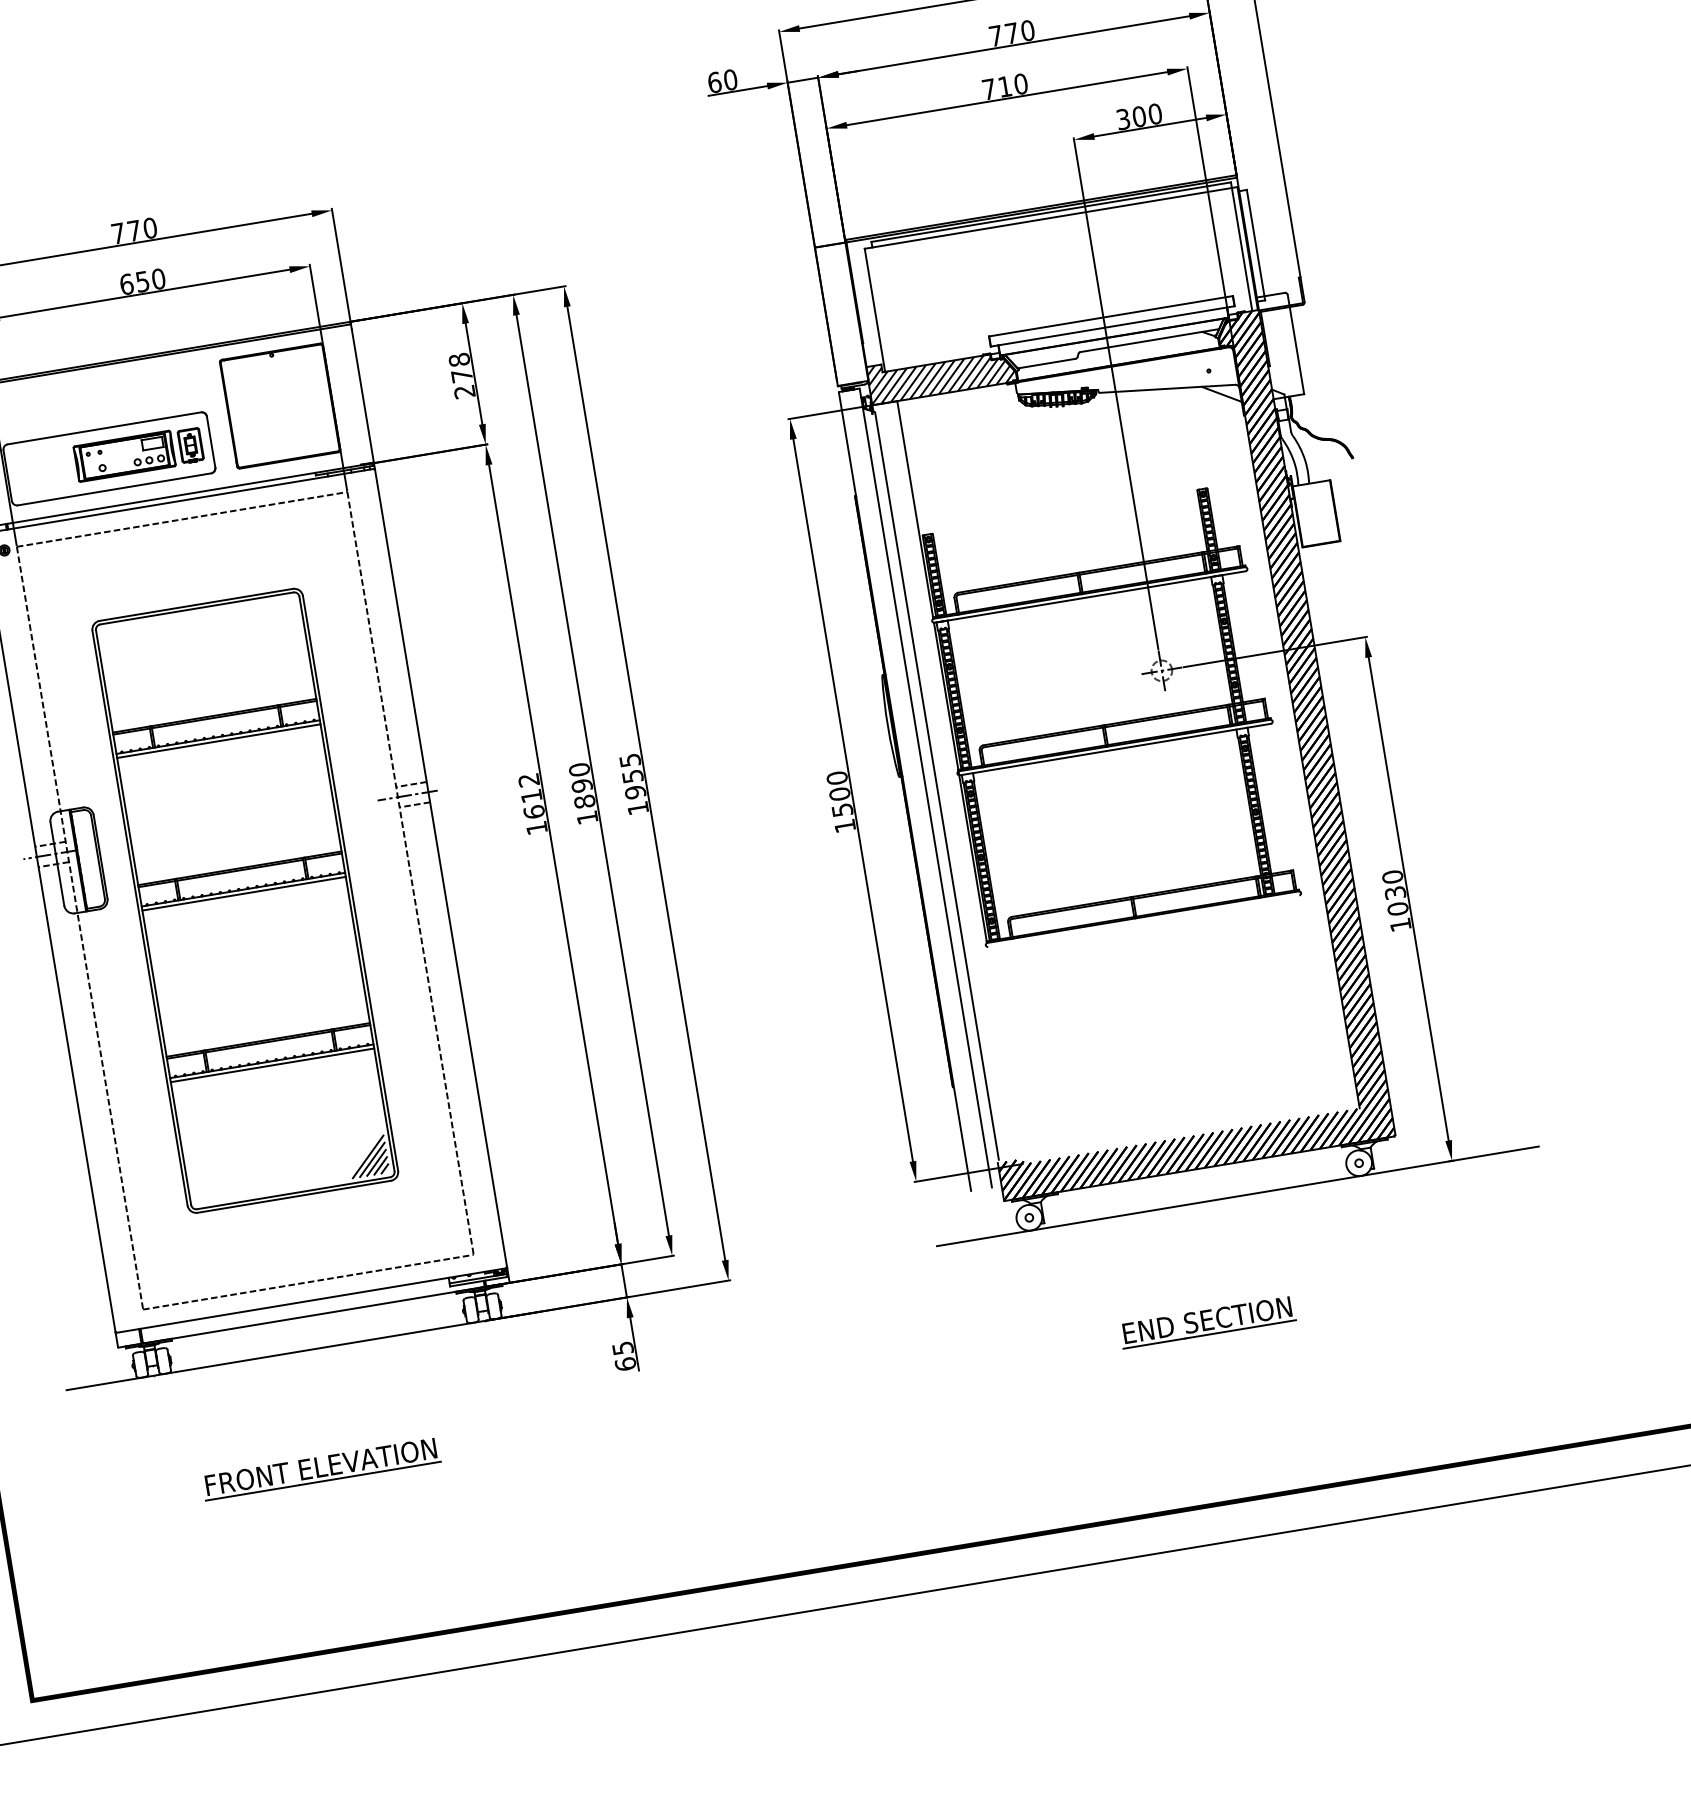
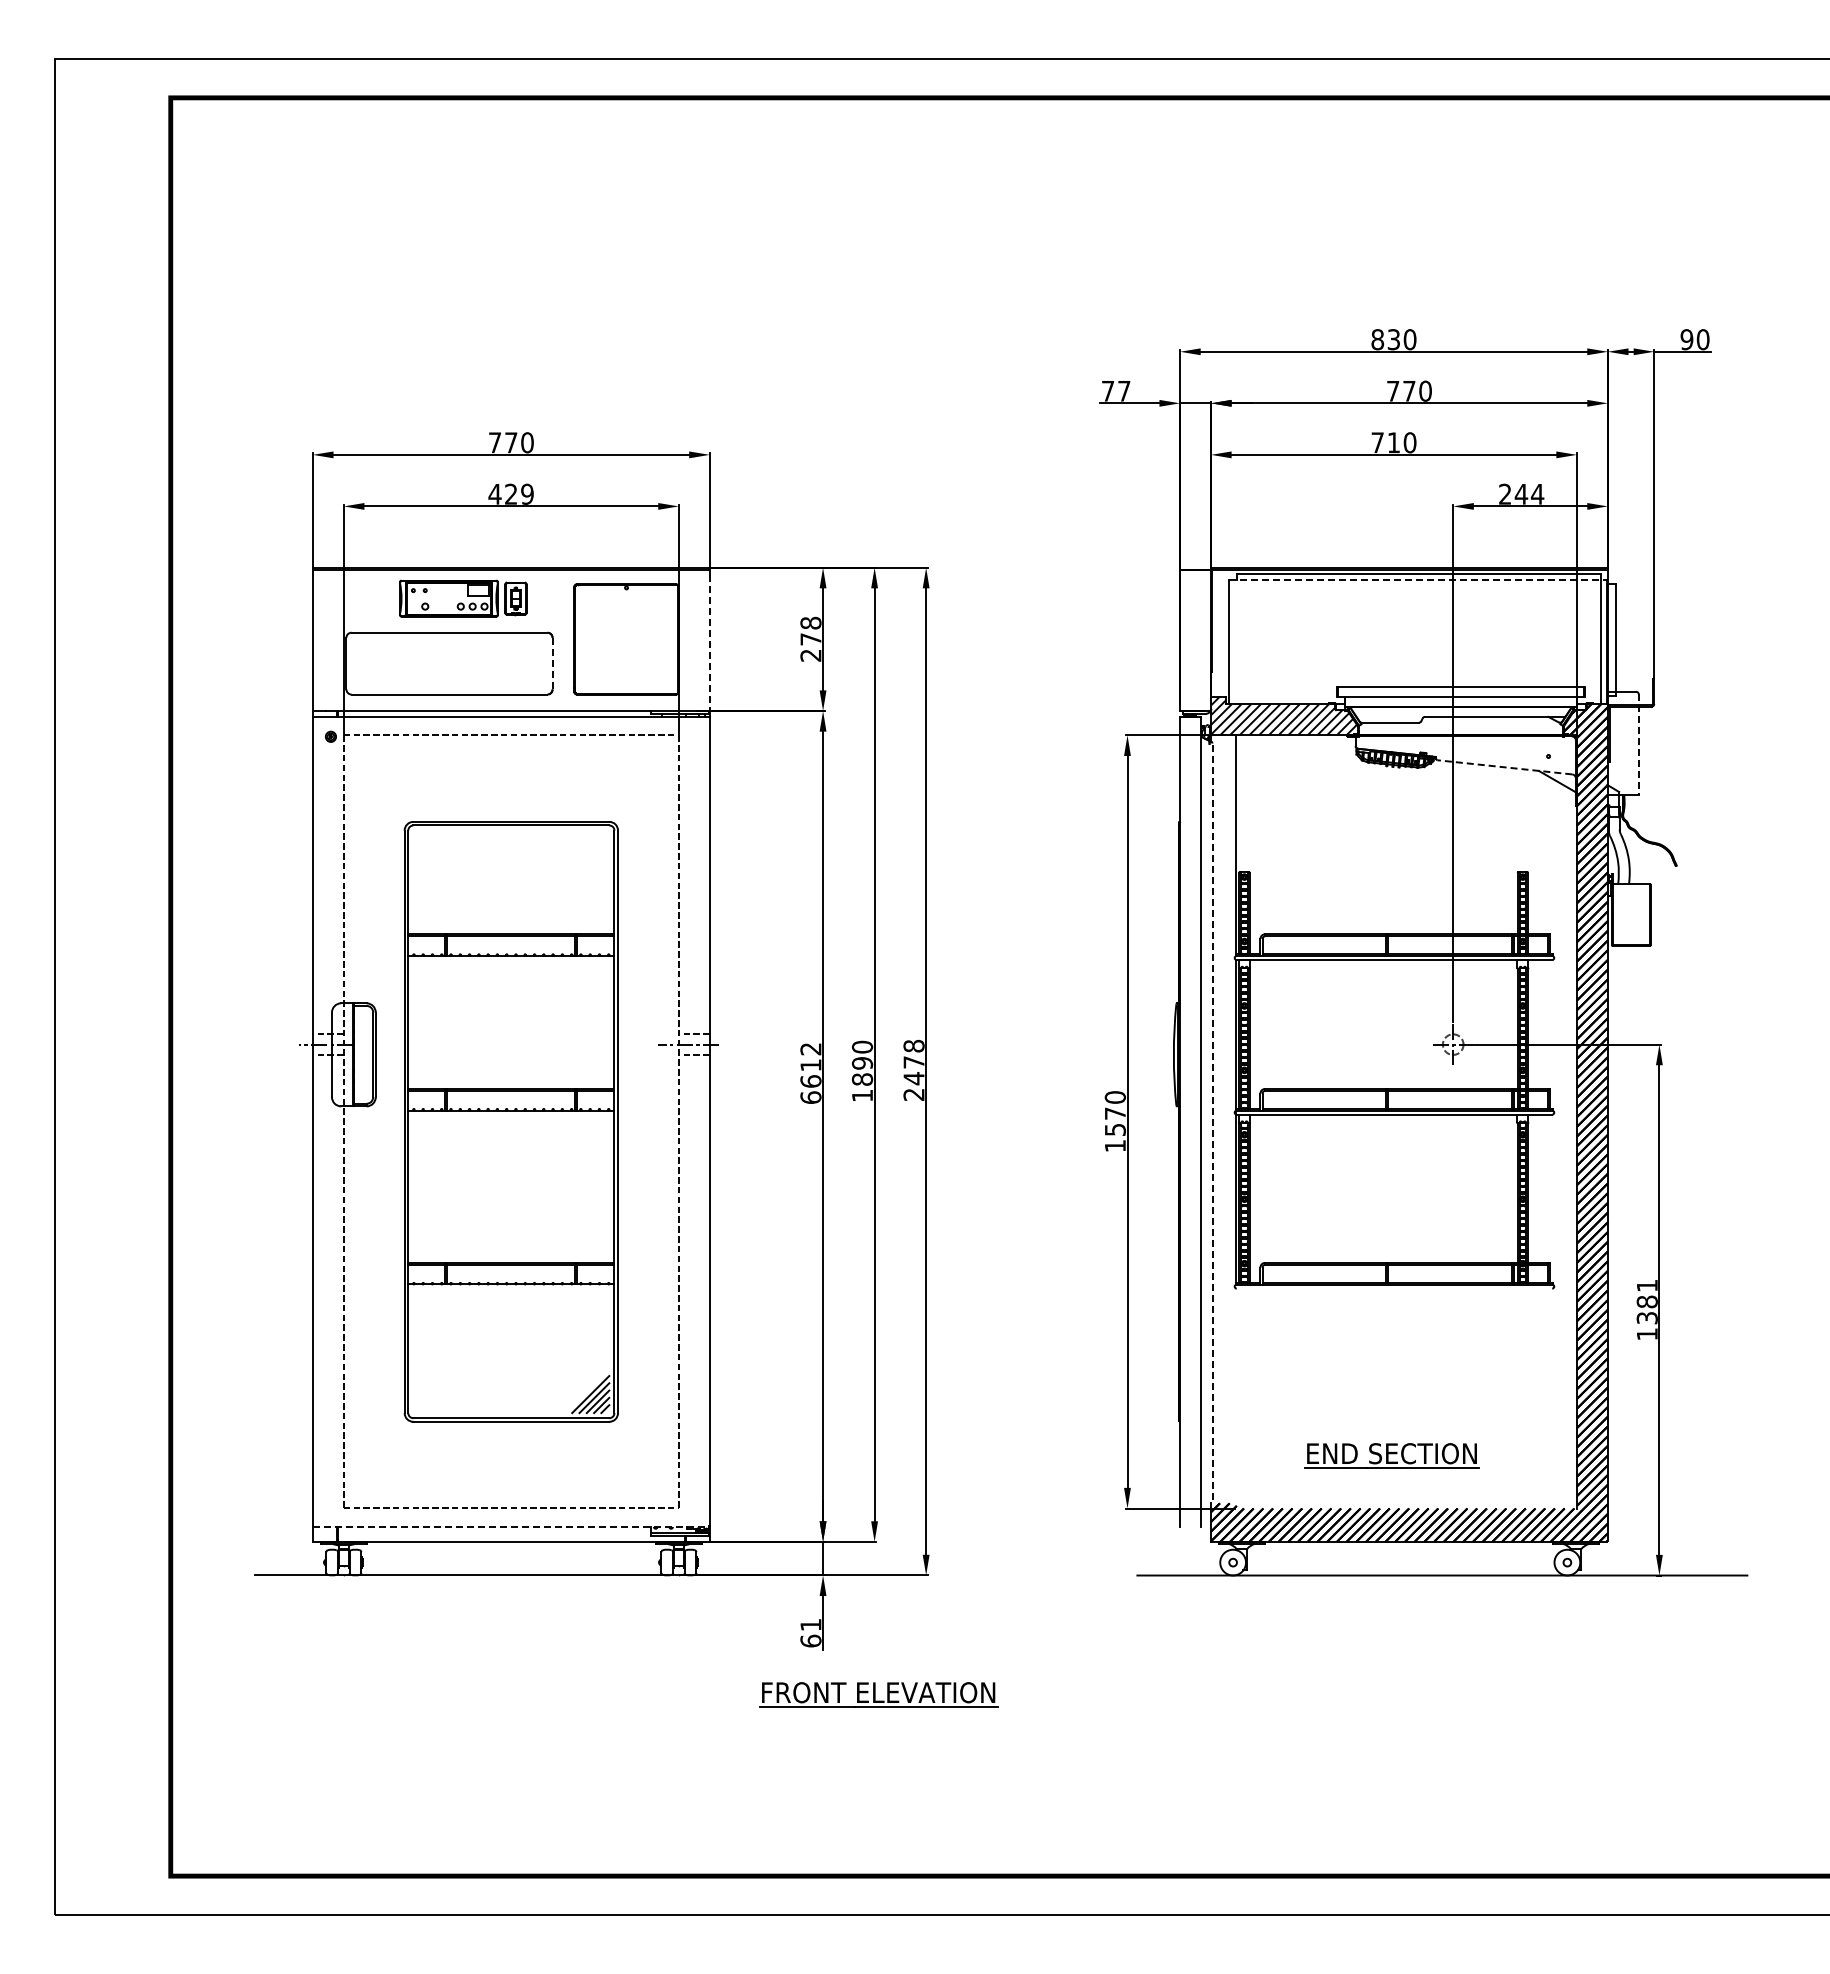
text: (721, 80) -> (1115, 390), 60 -> 77
text: (1139, 115) -> (1521, 493), 300 -> 244
line: (1050, 217) -> (1417, 579), solid -> dashed
text: (141, 281) -> (510, 493), 650 -> 429
line: (1295, 345) -> (1638, 745), solid -> dashed
line: (1167, 389) -> (1504, 767), solid -> dashed
line: (362, 396) -> (709, 643), solid -> dashed
line: (211, 441) -> (552, 663), solid -> dashed
part: (139, 453) -> (463, 598), moved
line: (219, 741) -> (511, 960), removed
text: (633, 783) -> (913, 1069), 1955 -> 2478
line: (936, 785) -> (1212, 1121), solid -> dashed
text: (838, 794) -> (1114, 1113), 1500 -> 1570
text: (536, 827) -> (810, 1097), 1612 -> 6612
text: (1394, 892) -> (1646, 1301), 1030 -> 1381
line: (244, 893) -> (511, 1114), removed
line: (272, 1065) -> (511, 1288), removed
line: (311, 1300) -> (511, 1526), solid -> dashed
part: (1207, 1322) -> (1391, 1455), moved
text: (622, 1348) -> (810, 1625), 65 -> 61
part: (321, 1468) -> (878, 1694), moved

